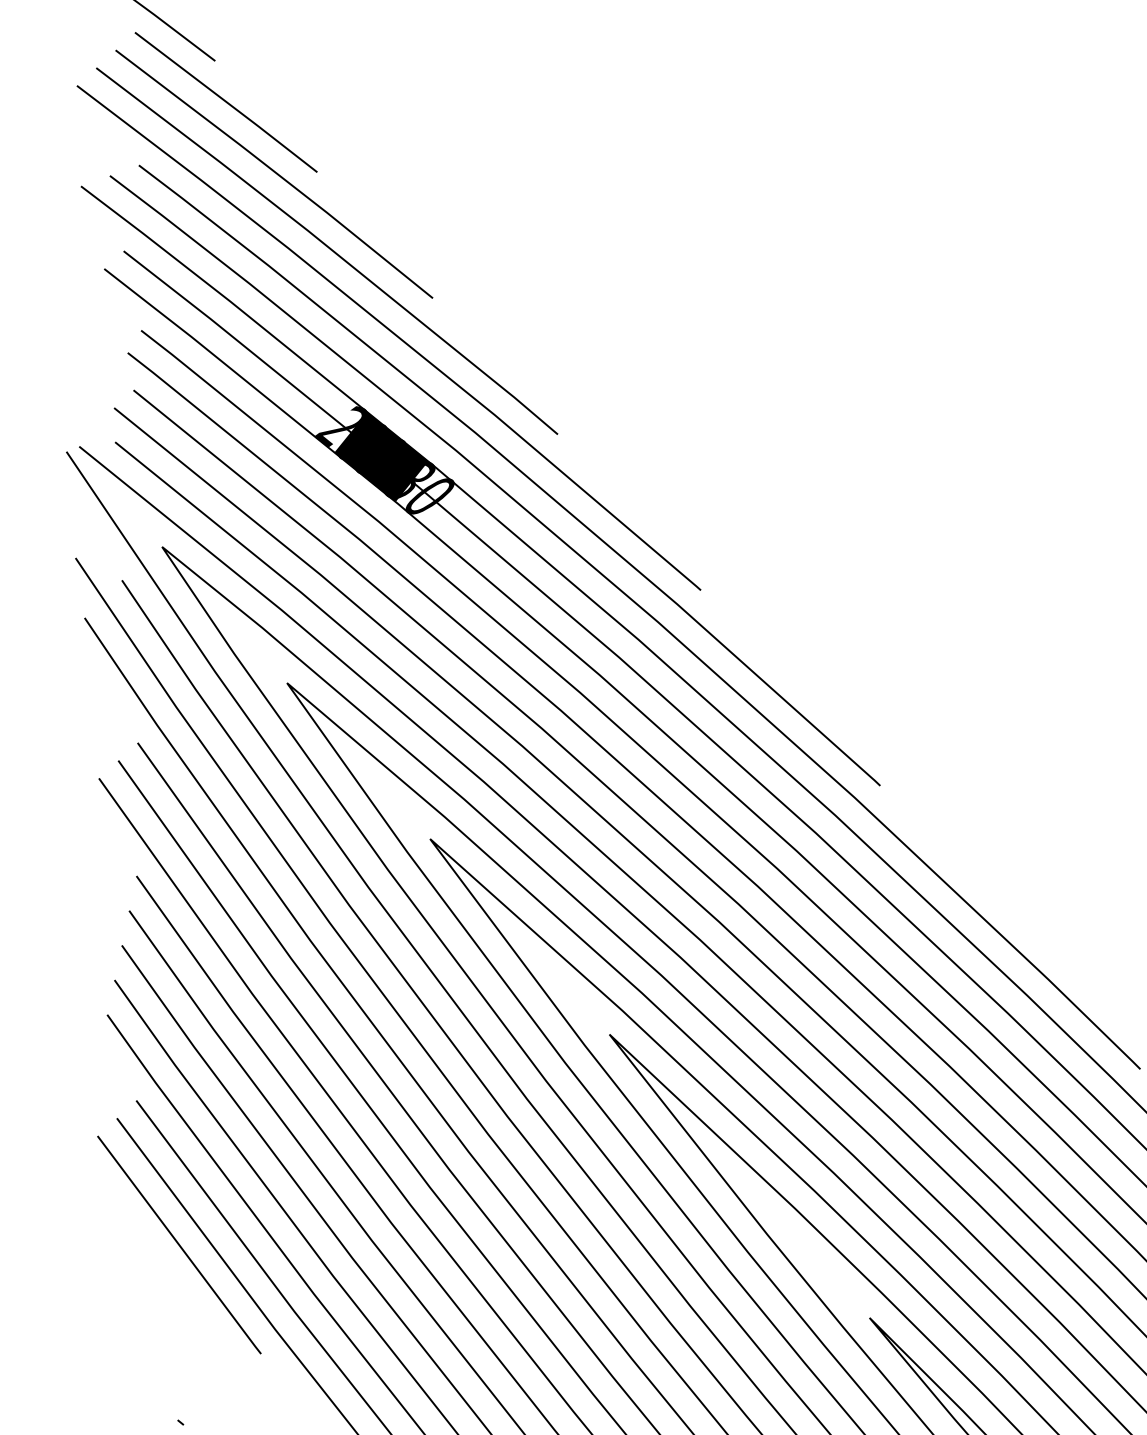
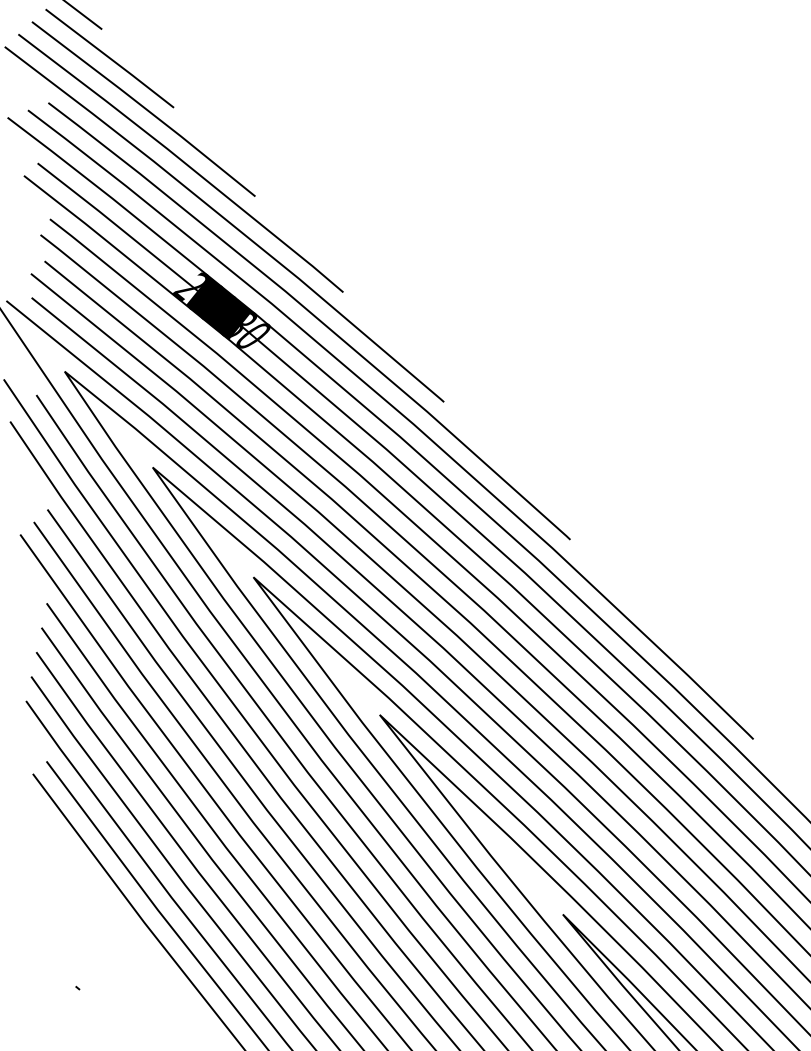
line: (178, 1245) -> (76, 863), removed

